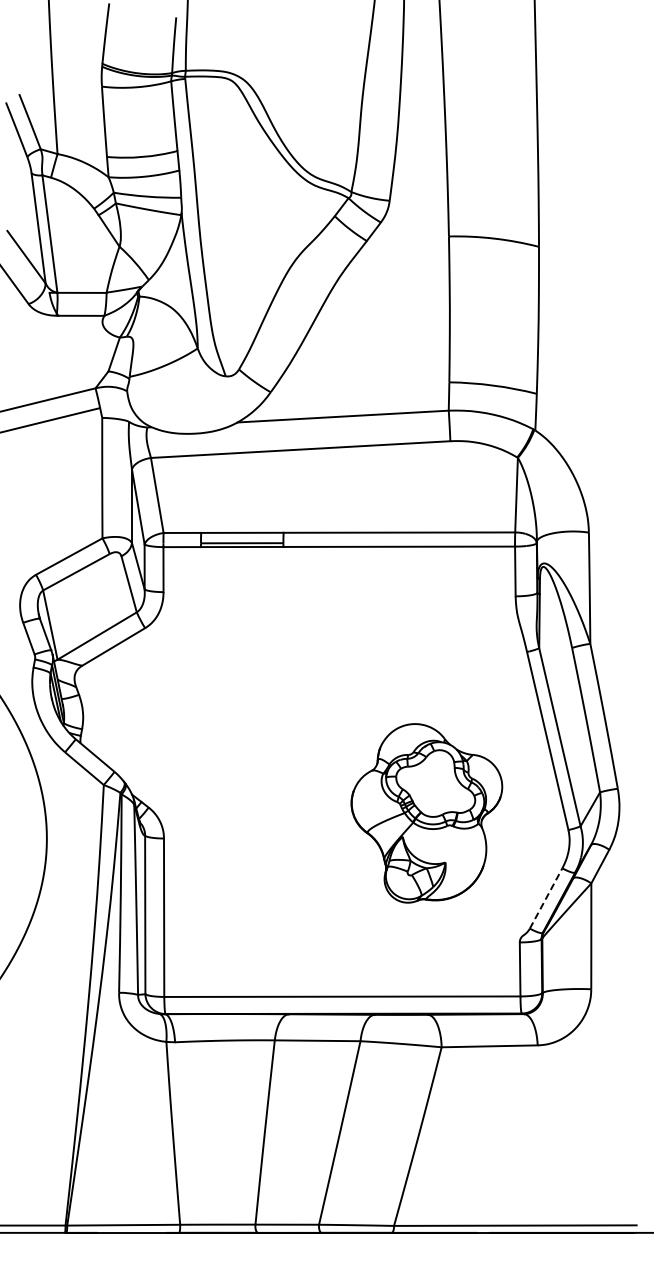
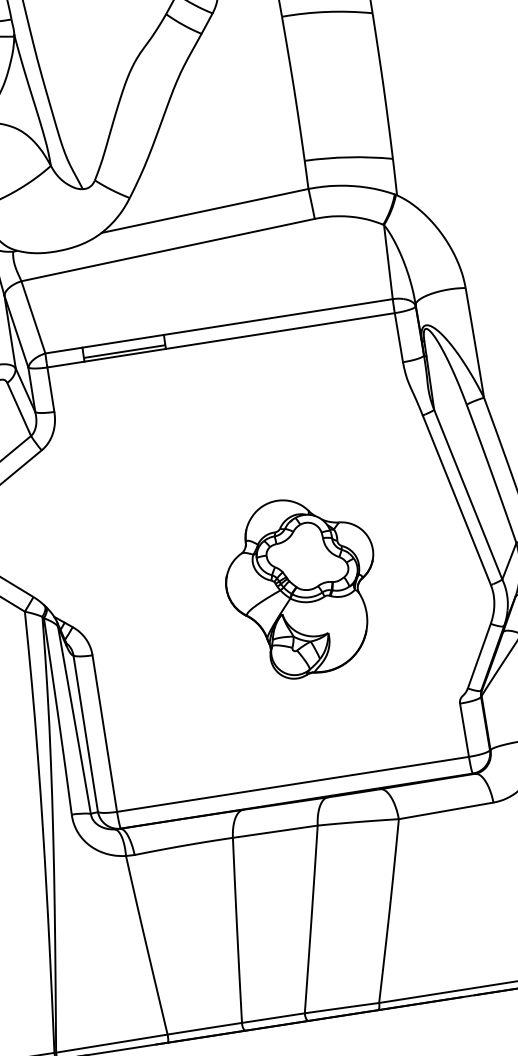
part: (426, 813) -> (302, 587), moved
line: (546, 898) -> (479, 656), dashed -> solid

